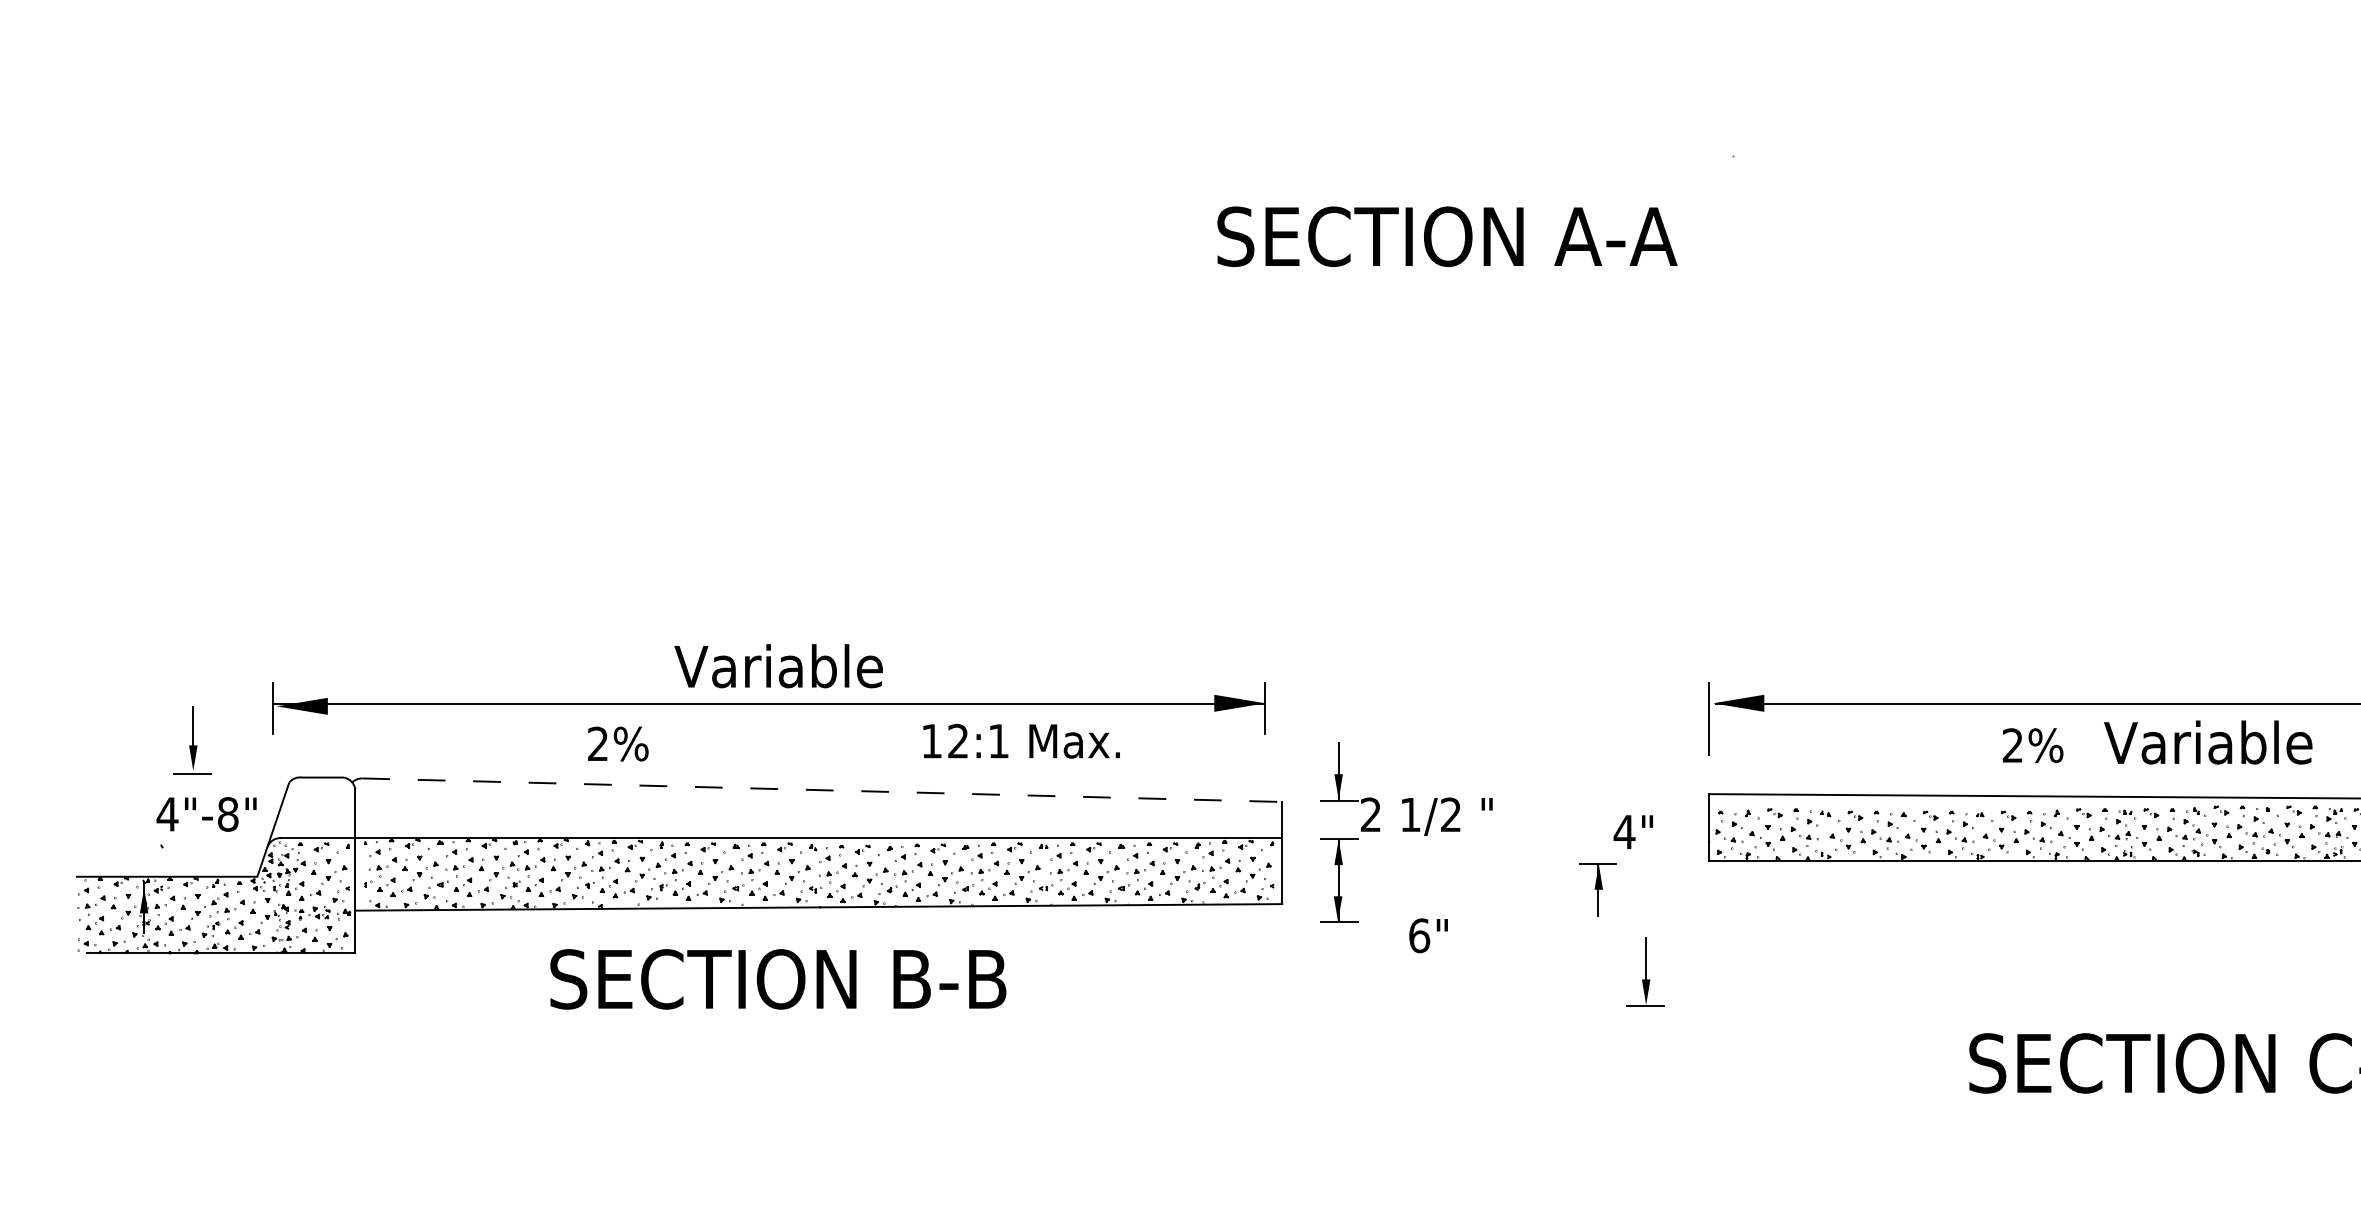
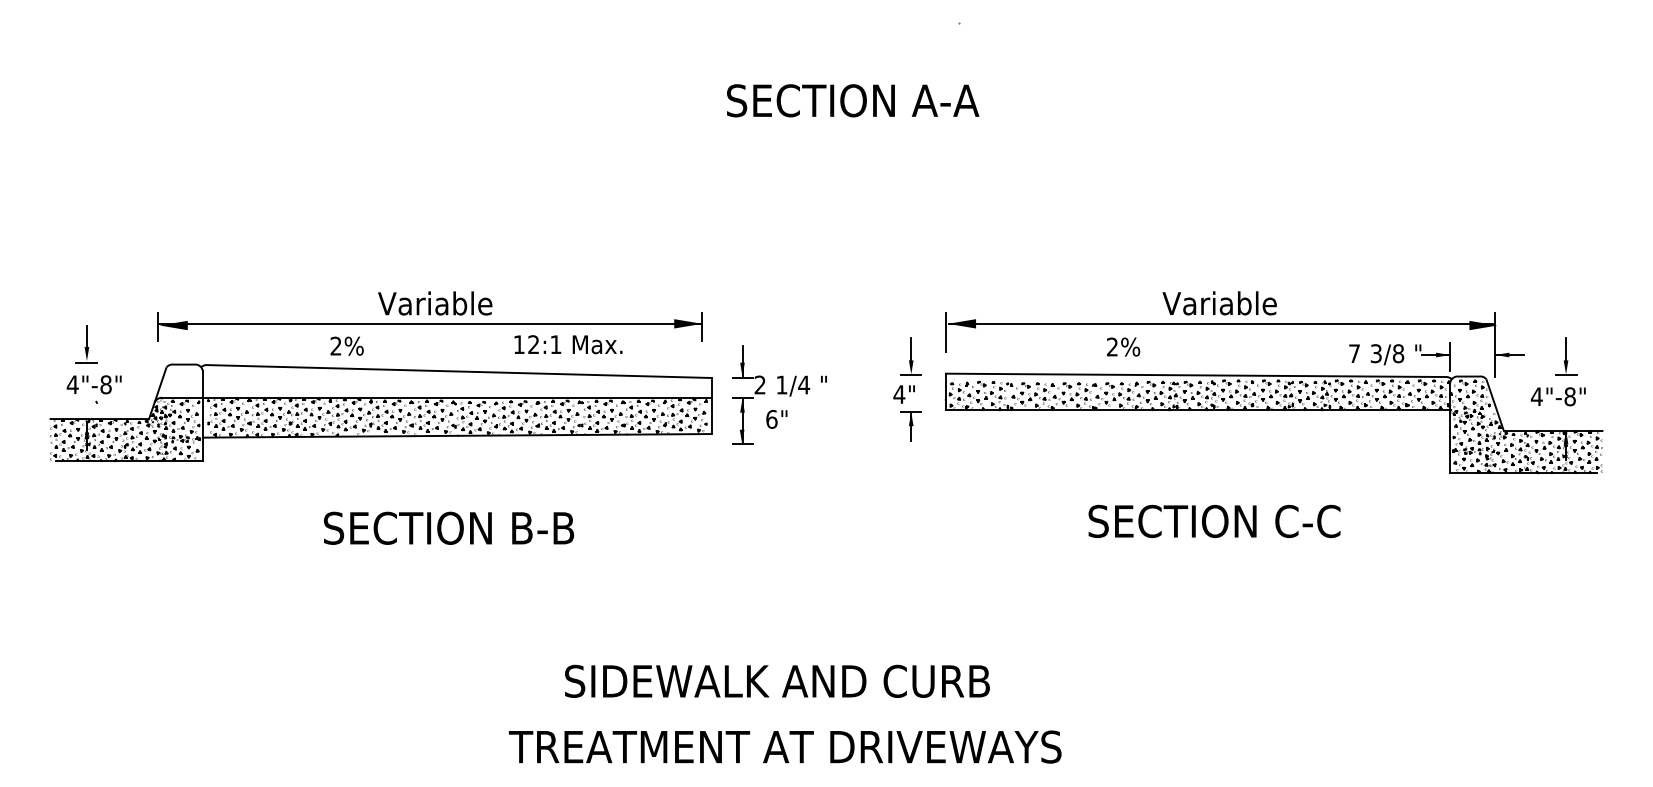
text: (1448, 236) -> (853, 100), moved
part: (192, 740) -> (86, 344), moved
text: (2207, 742) -> (1219, 303), moved
line: (823, 790) -> (459, 371), dashed -> solid
text: (205, 813) -> (93, 384), moved
text: (1451, 813) -> (804, 384), 1/2 -> 1/4
part: (1597, 890) -> (910, 426), moved
text: (1427, 934) -> (776, 418), moved
part: (1644, 972) -> (910, 356), moved
text: (779, 977) -> (449, 527), moved

